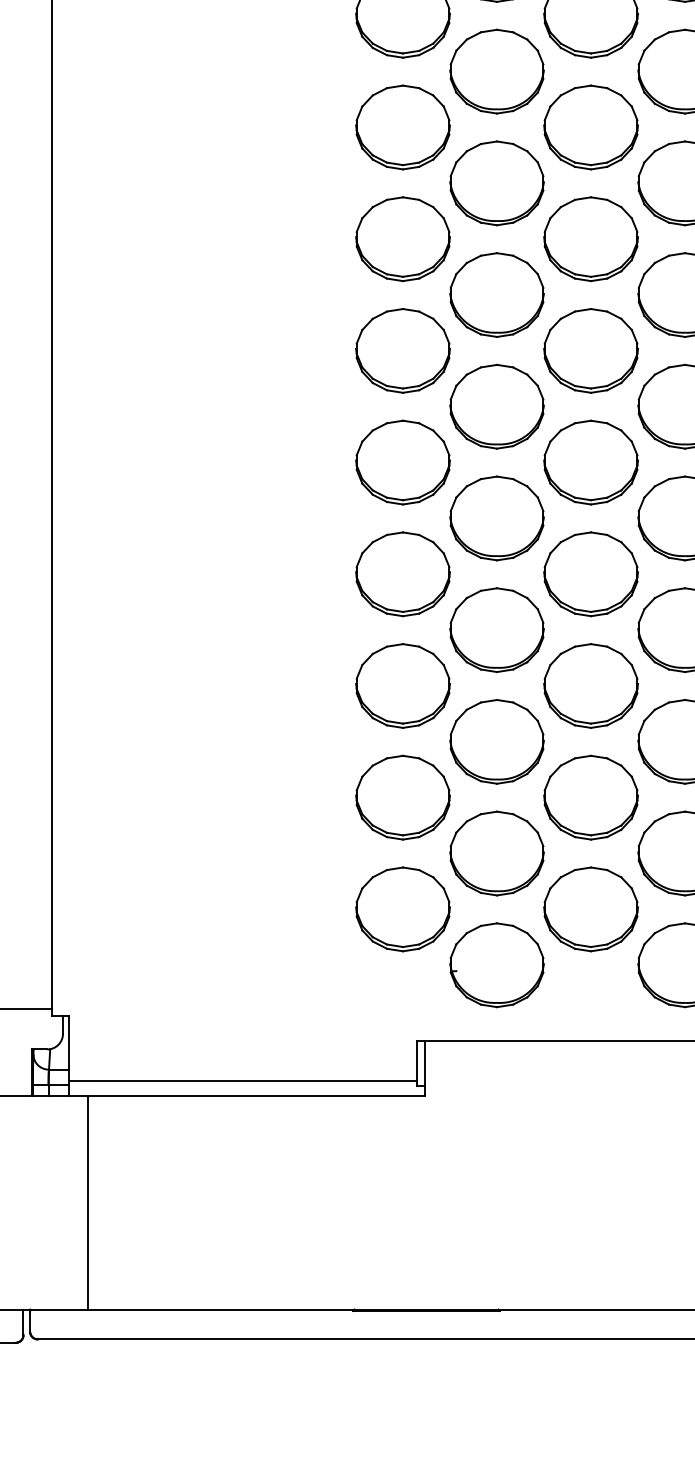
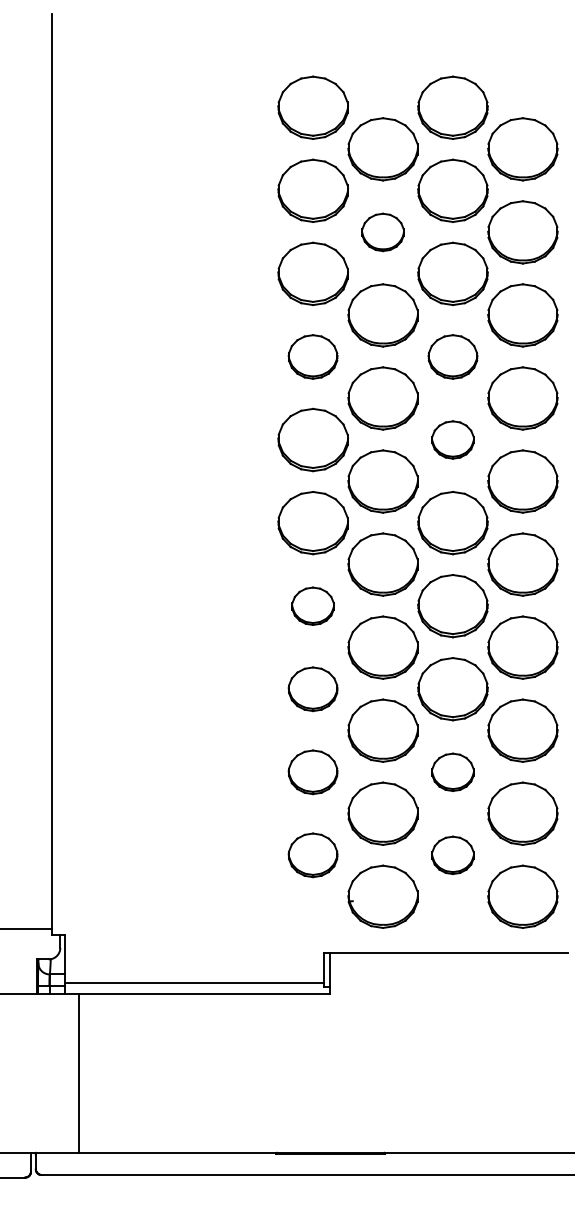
part: (496, 71) -> (382, 232), size x0.6
part: (402, 238) -> (312, 356), size x0.7
part: (590, 238) -> (452, 356), size x0.7
part: (590, 350) -> (452, 439), size x0.6
part: (402, 574) -> (312, 606), size x0.6
part: (402, 686) -> (312, 689), size x0.7
part: (402, 798) -> (312, 772), size x0.7
part: (590, 798) -> (452, 772), size x0.6
part: (402, 909) -> (312, 855), size x0.7
part: (590, 909) -> (452, 855), size x0.6

